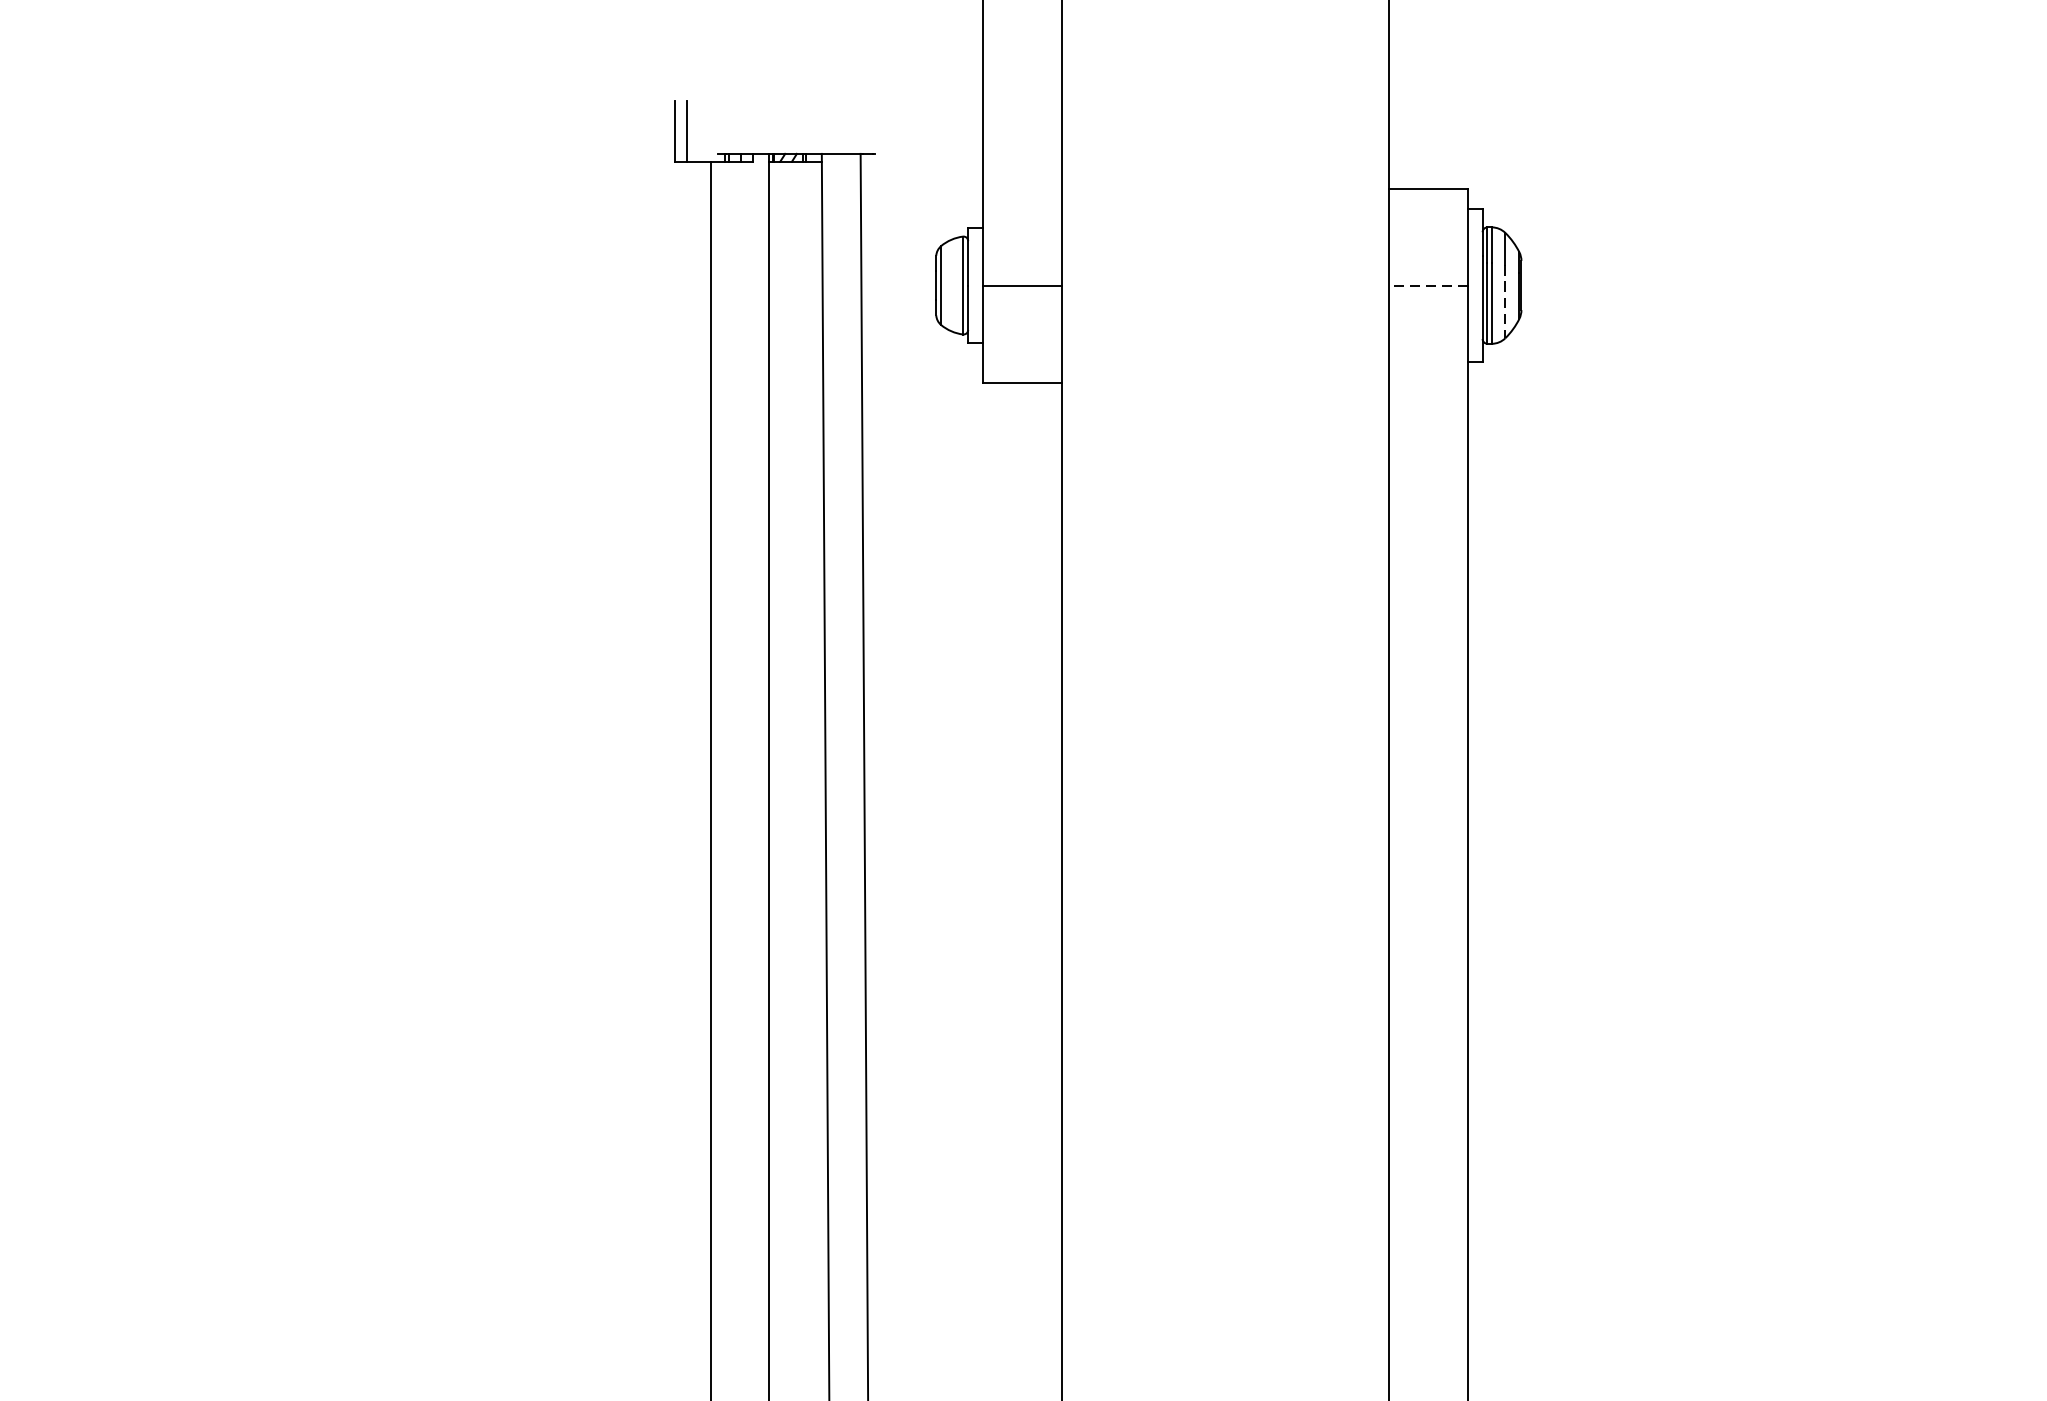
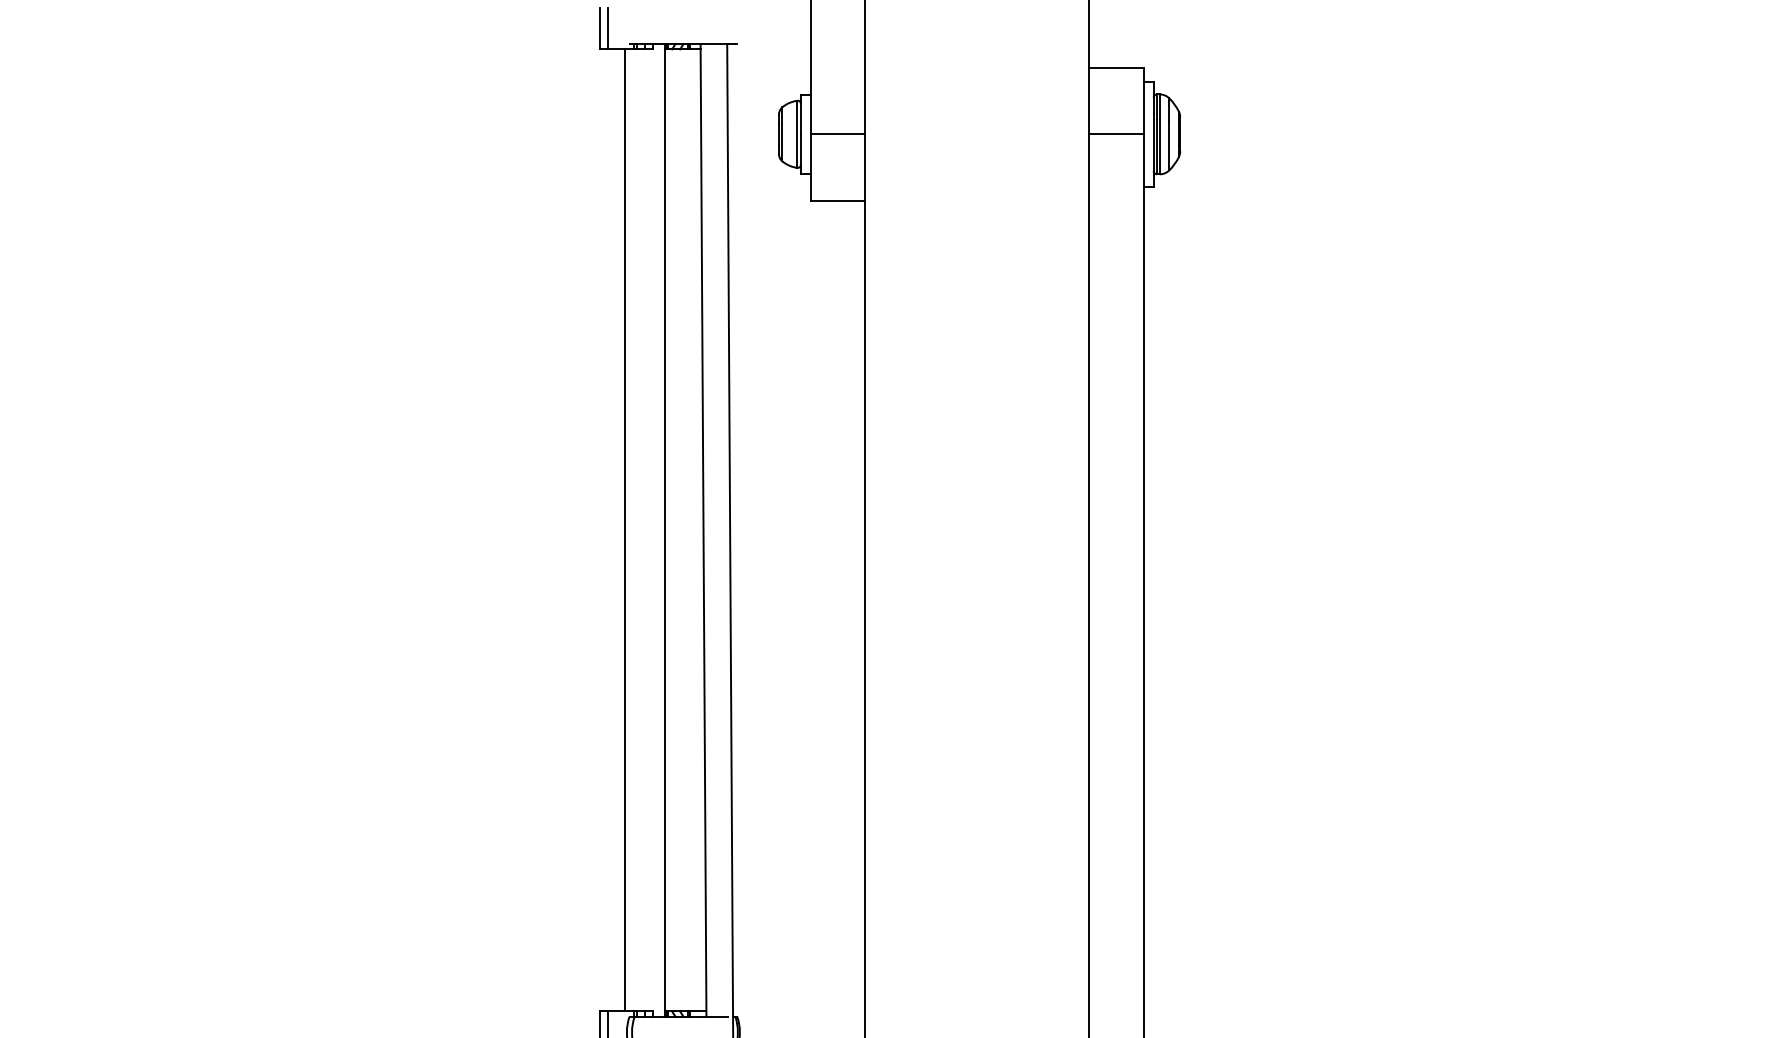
line: (1428, 285) -> (1116, 134), dashed -> solid
line: (1505, 301) -> (1169, 145), dashed -> solid

